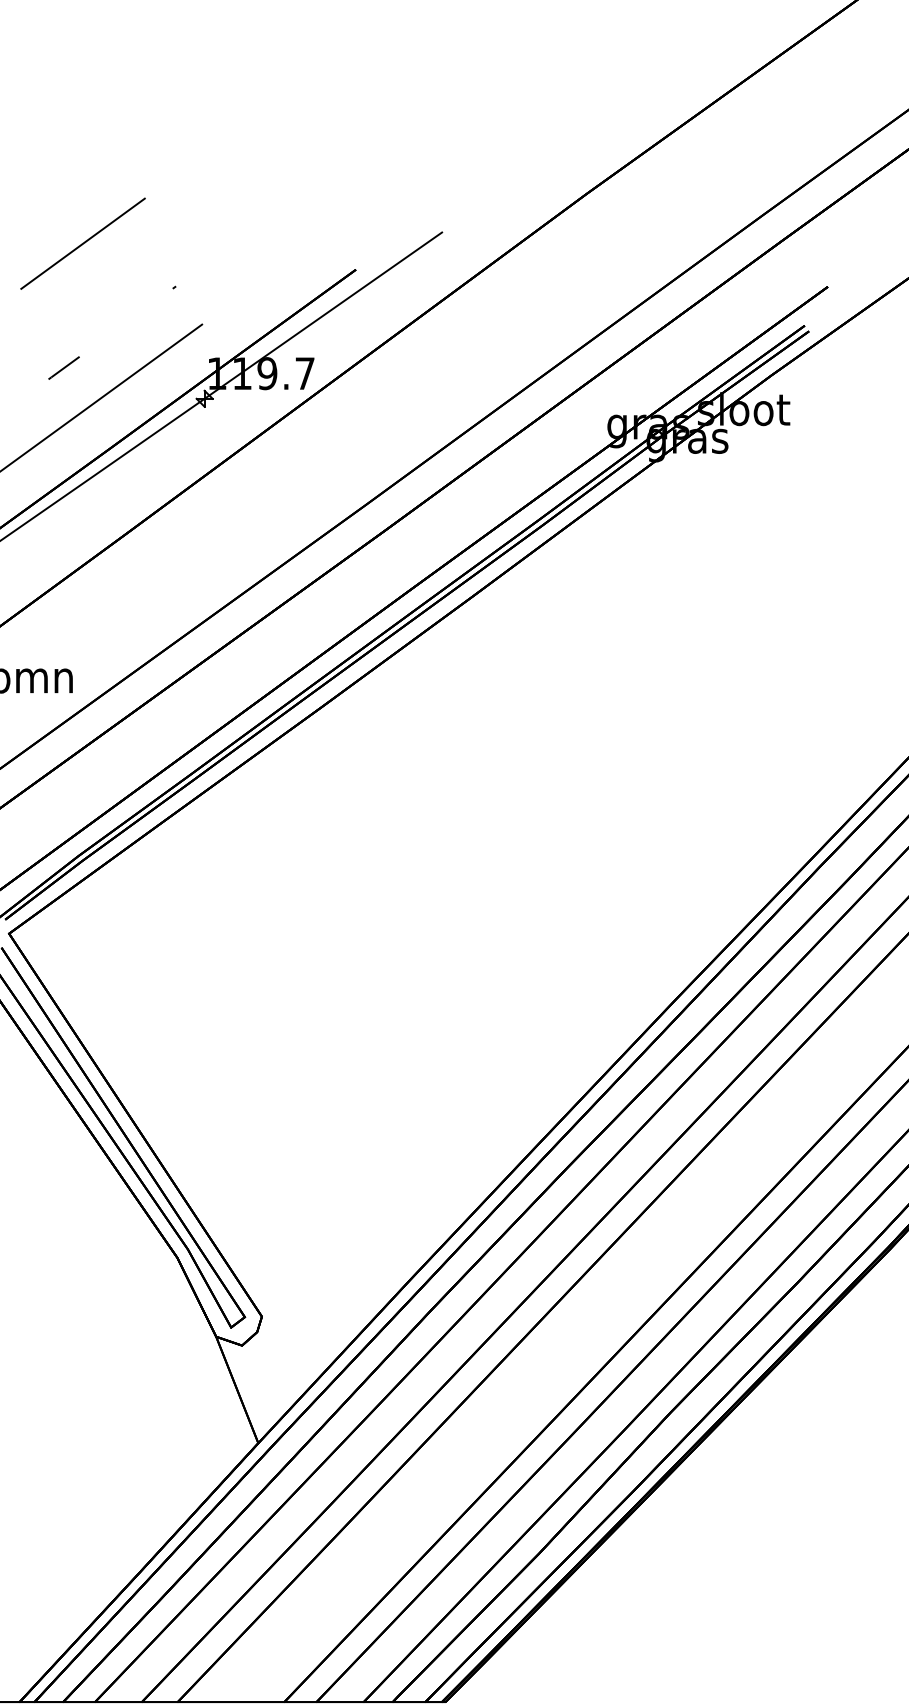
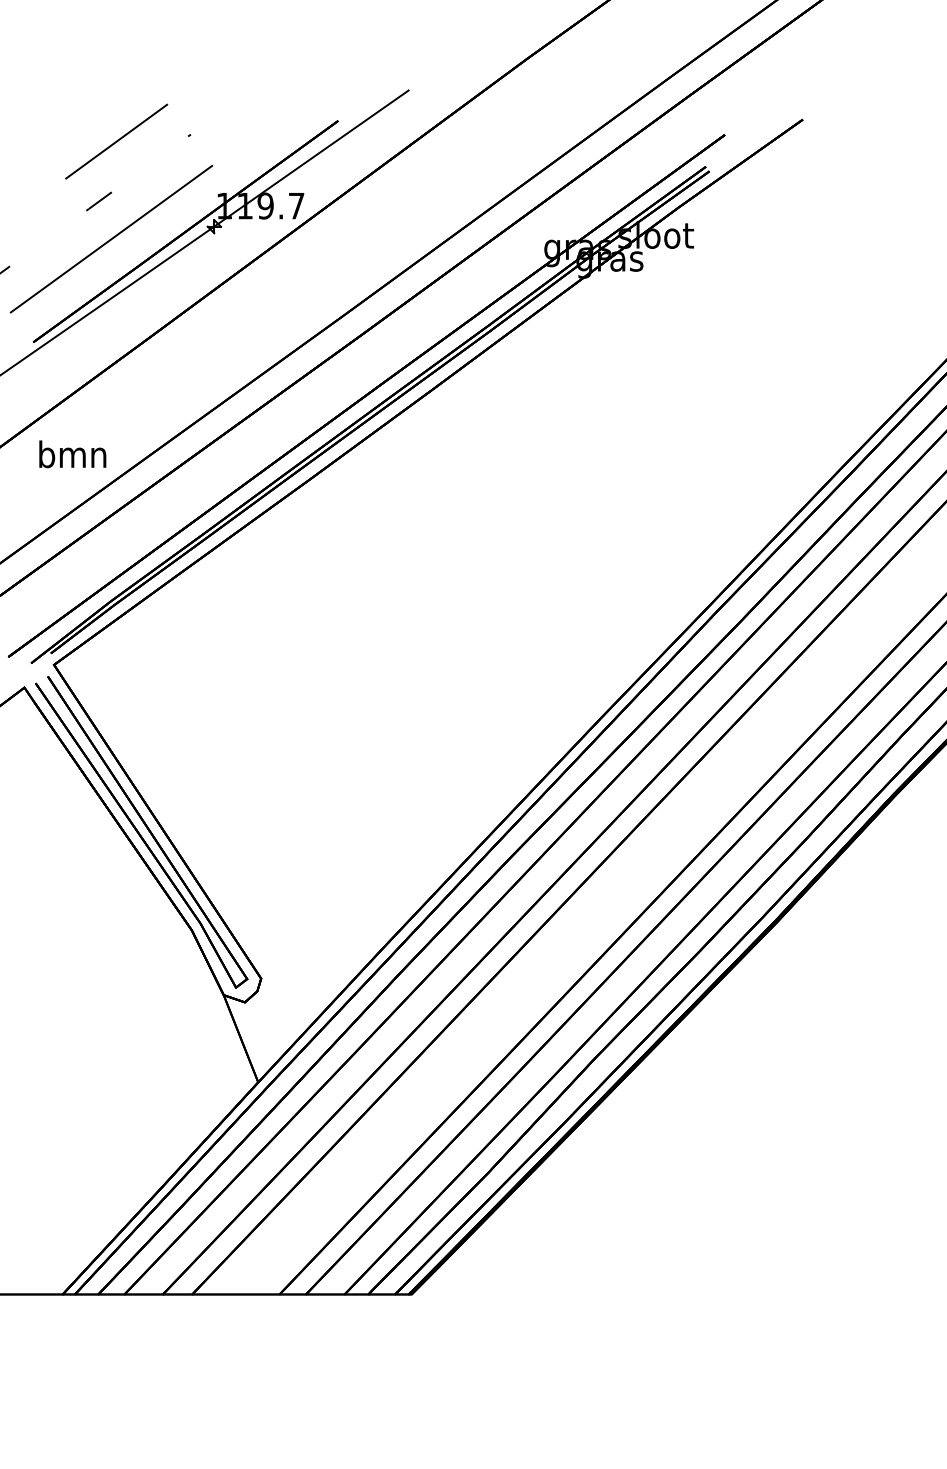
line: (82, 243) -> (116, 141), moved

